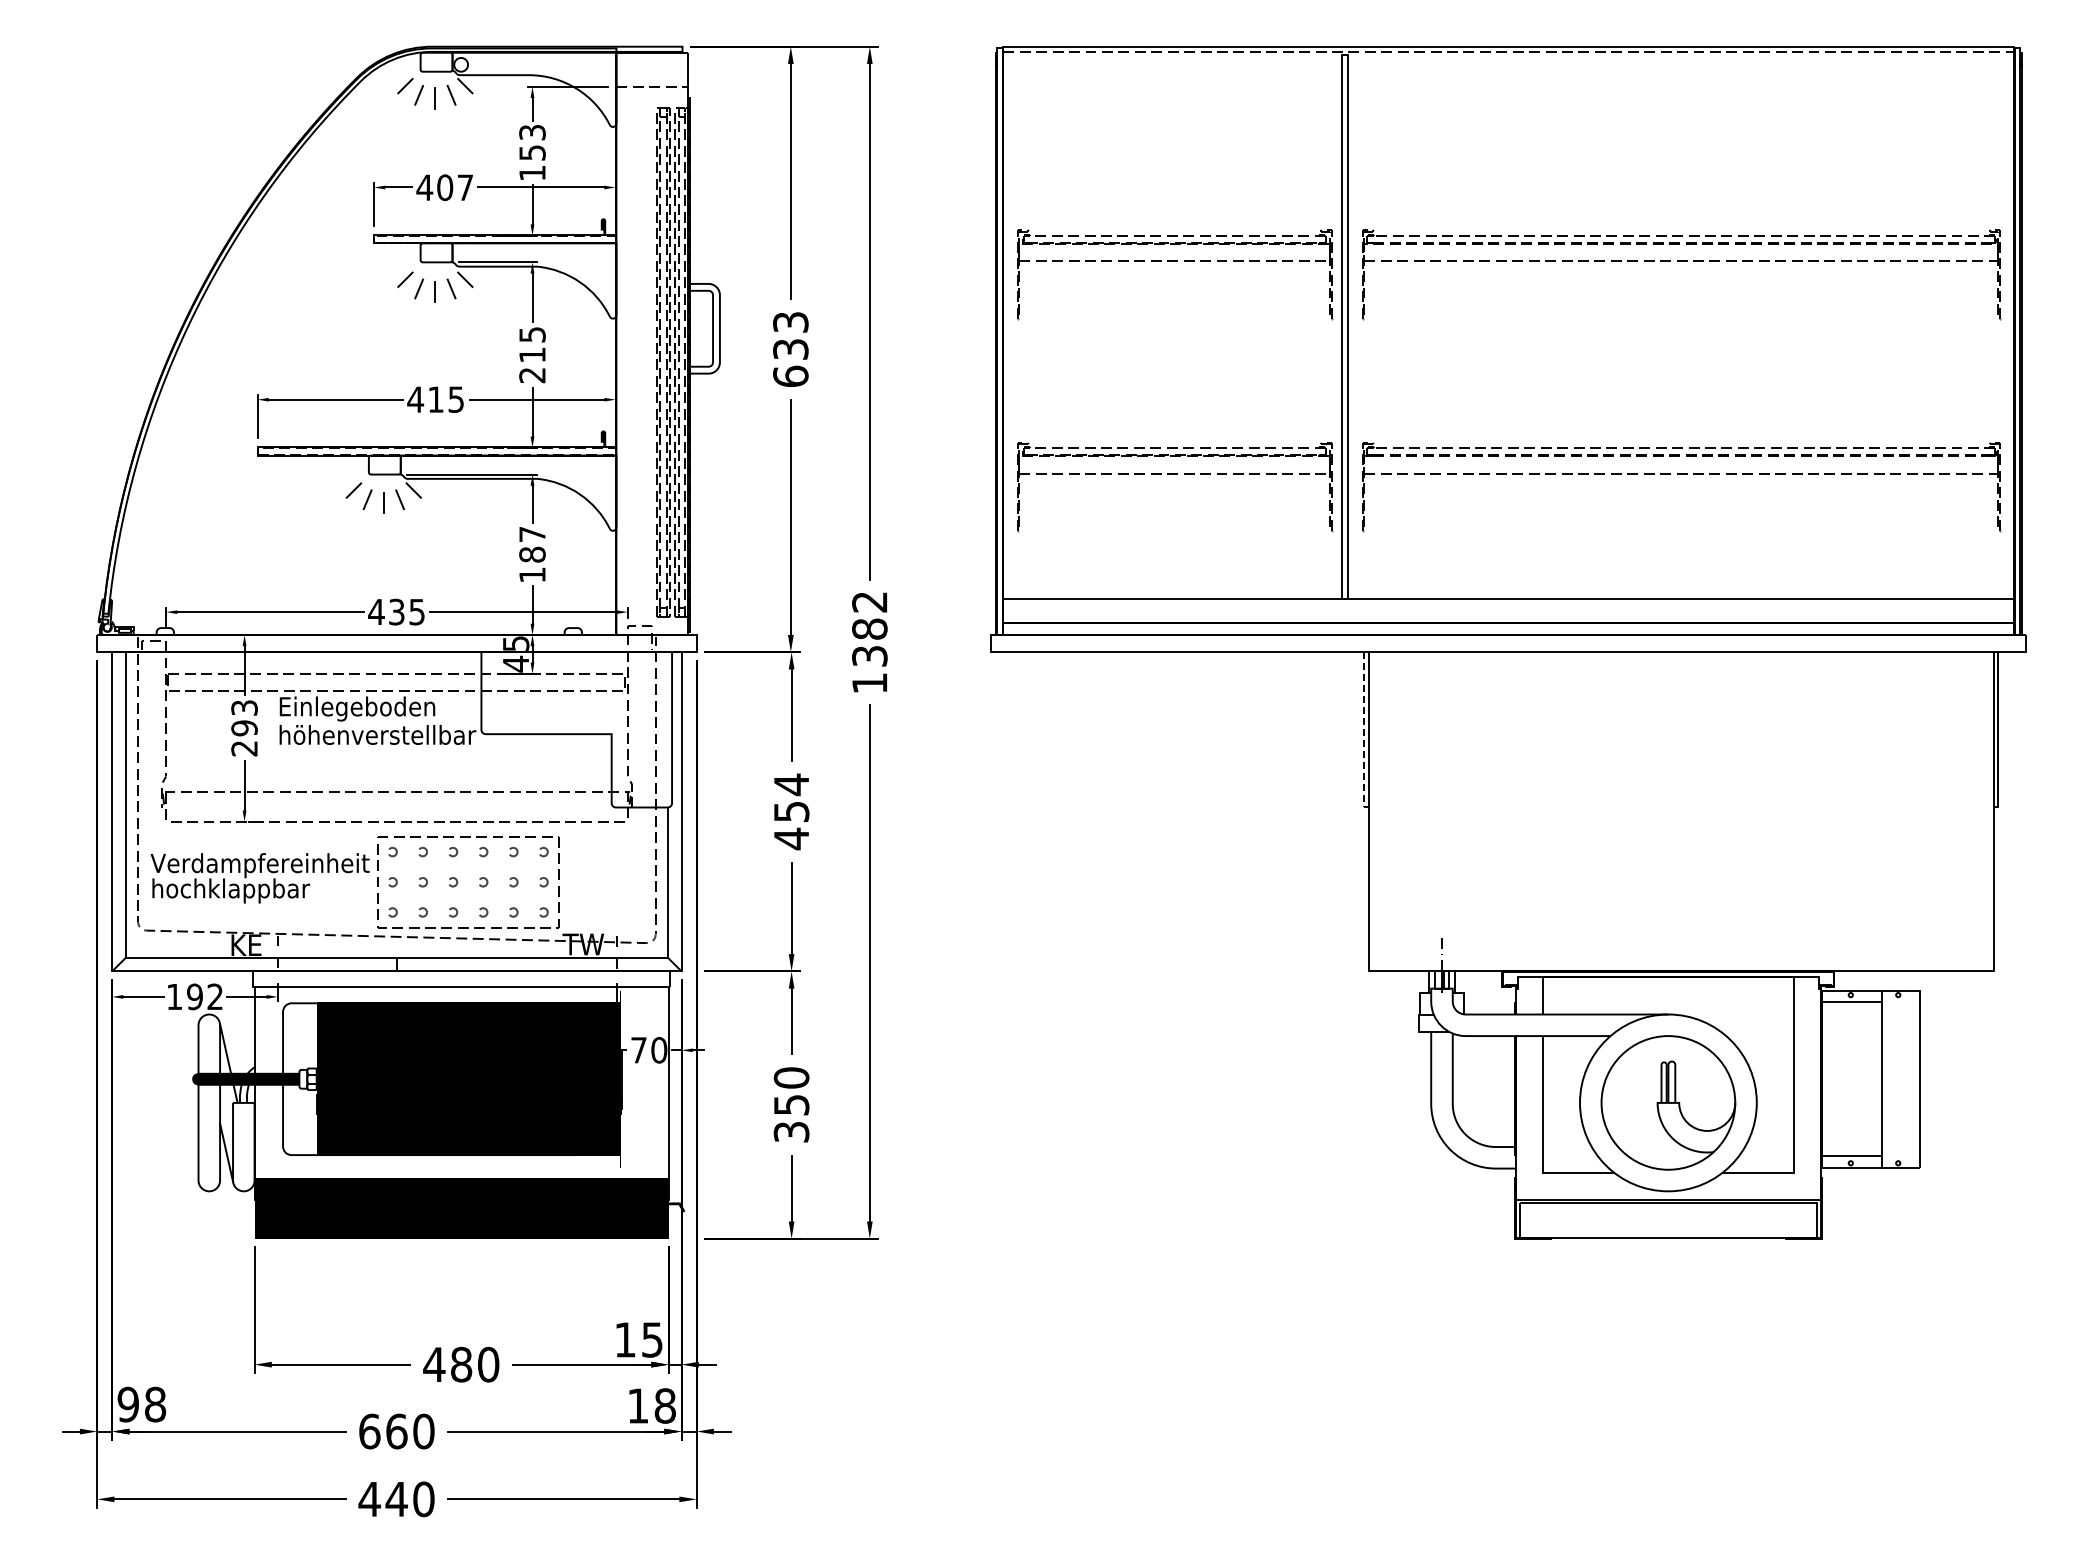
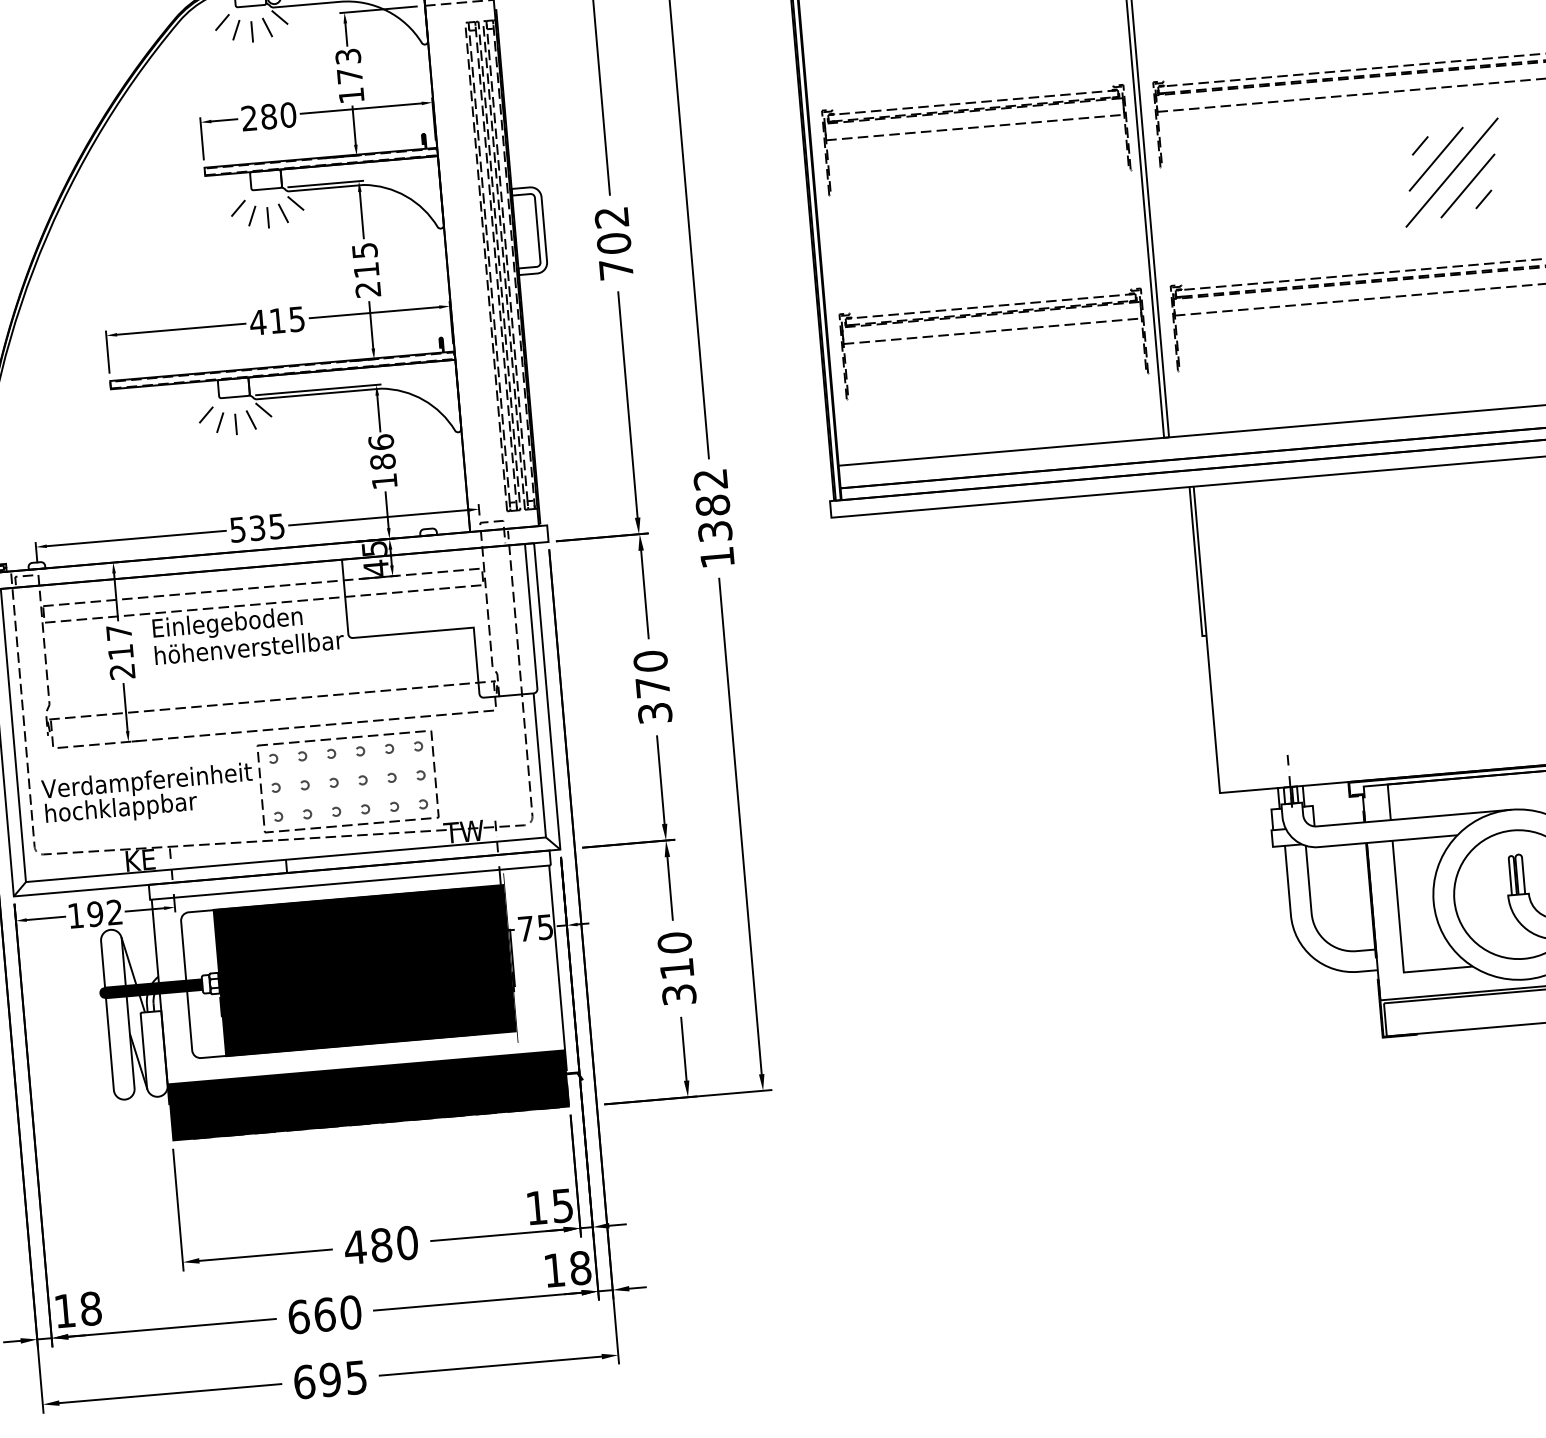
text: (532, 152) -> (349, 75), 153 -> 173
text: (444, 187) -> (268, 116), 407 -> 280
text: (790, 349) -> (613, 243), 633 -> 702
part: (1663, 350) -> (1451, 172), added
text: (532, 534) -> (381, 442), 187 -> 186
text: (376, 612) -> (237, 530), 435 -> 535
text: (244, 718) -> (119, 642), 293 -> 217
line: (1364, 732) -> (1196, 564), dashed -> solid
text: (791, 811) -> (652, 687), 454 -> 370
text: (659, 1050) -> (545, 927), 70 -> 75
text: (791, 1105) -> (676, 969), 350 -> 310
text: (127, 1404) -> (64, 1310), 98 -> 18
text: (396, 1499) -> (330, 1380), 440 -> 695

